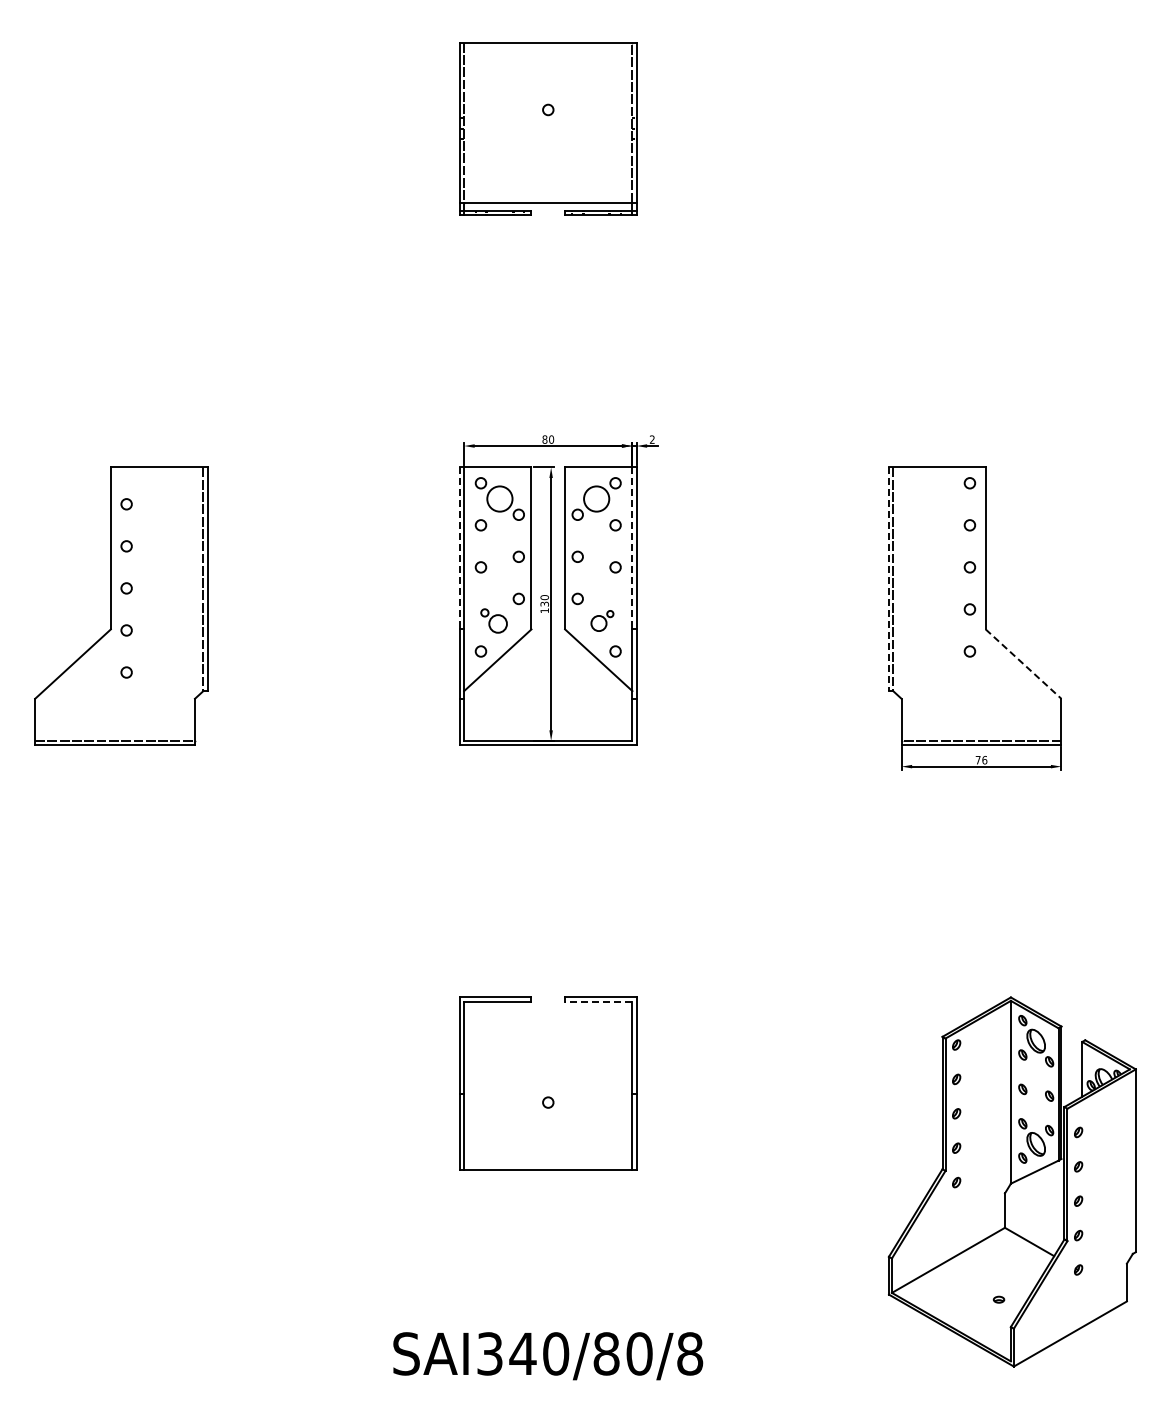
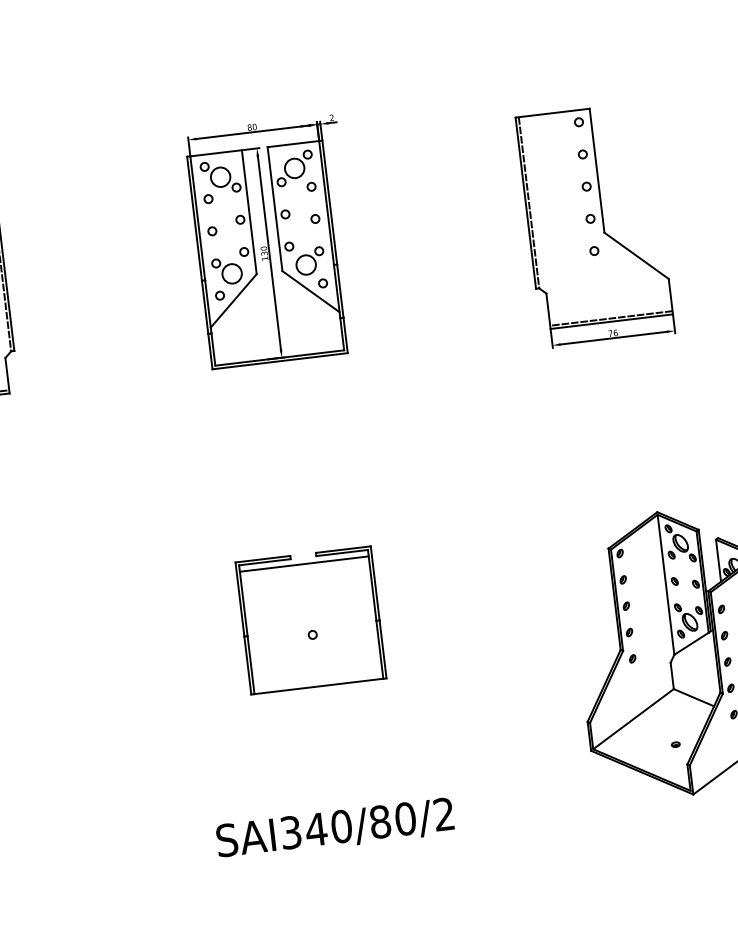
line: (459, 548) -> (194, 218), dashed -> solid
line: (632, 548) -> (326, 203), dashed -> solid
line: (888, 579) -> (525, 203), dashed -> solid
part: (493, 620) -> (226, 270), size x1.43
part: (602, 620) -> (310, 260), size x1.67
line: (1023, 664) -> (636, 256), dashed -> solid
line: (598, 1001) -> (341, 552), dashed -> solid
line: (548, 1010) -> (304, 564), added
text: (690, 1353) -> (444, 814), SAI340/80/8 -> SAI340/80/2

